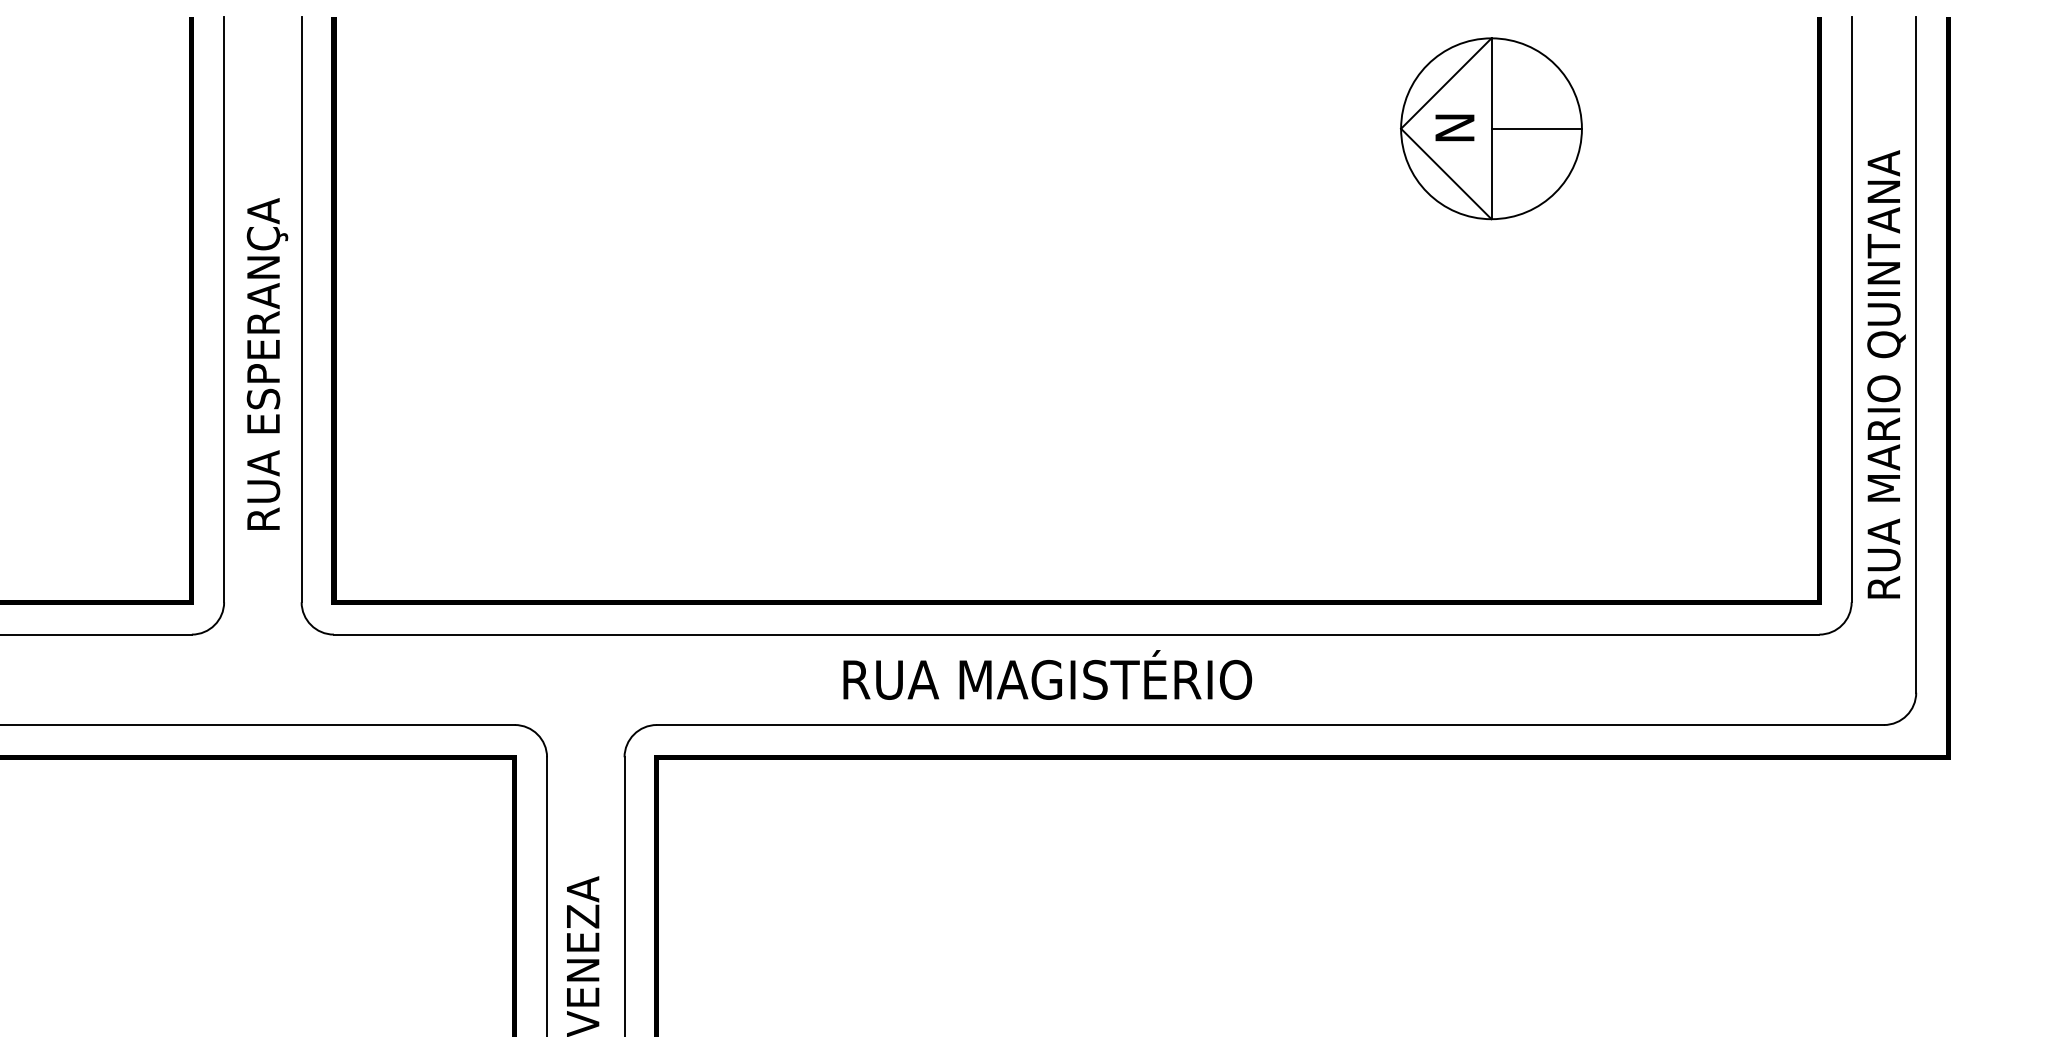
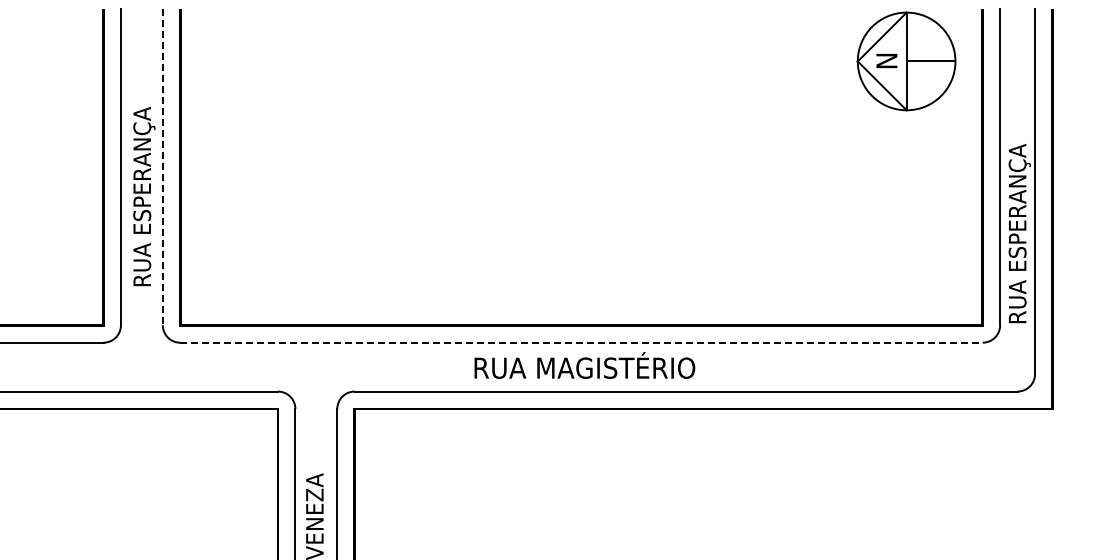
part: (1491, 128) -> (906, 61), moved
line: (301, 310) -> (162, 167), solid -> dashed
text: (1887, 323) -> (1019, 174), RUA MARIO QUINTANA -> RUA ESPERANÇA
line: (1078, 634) -> (582, 342), solid -> dashed
text: (1047, 674) -> (584, 365), moved

